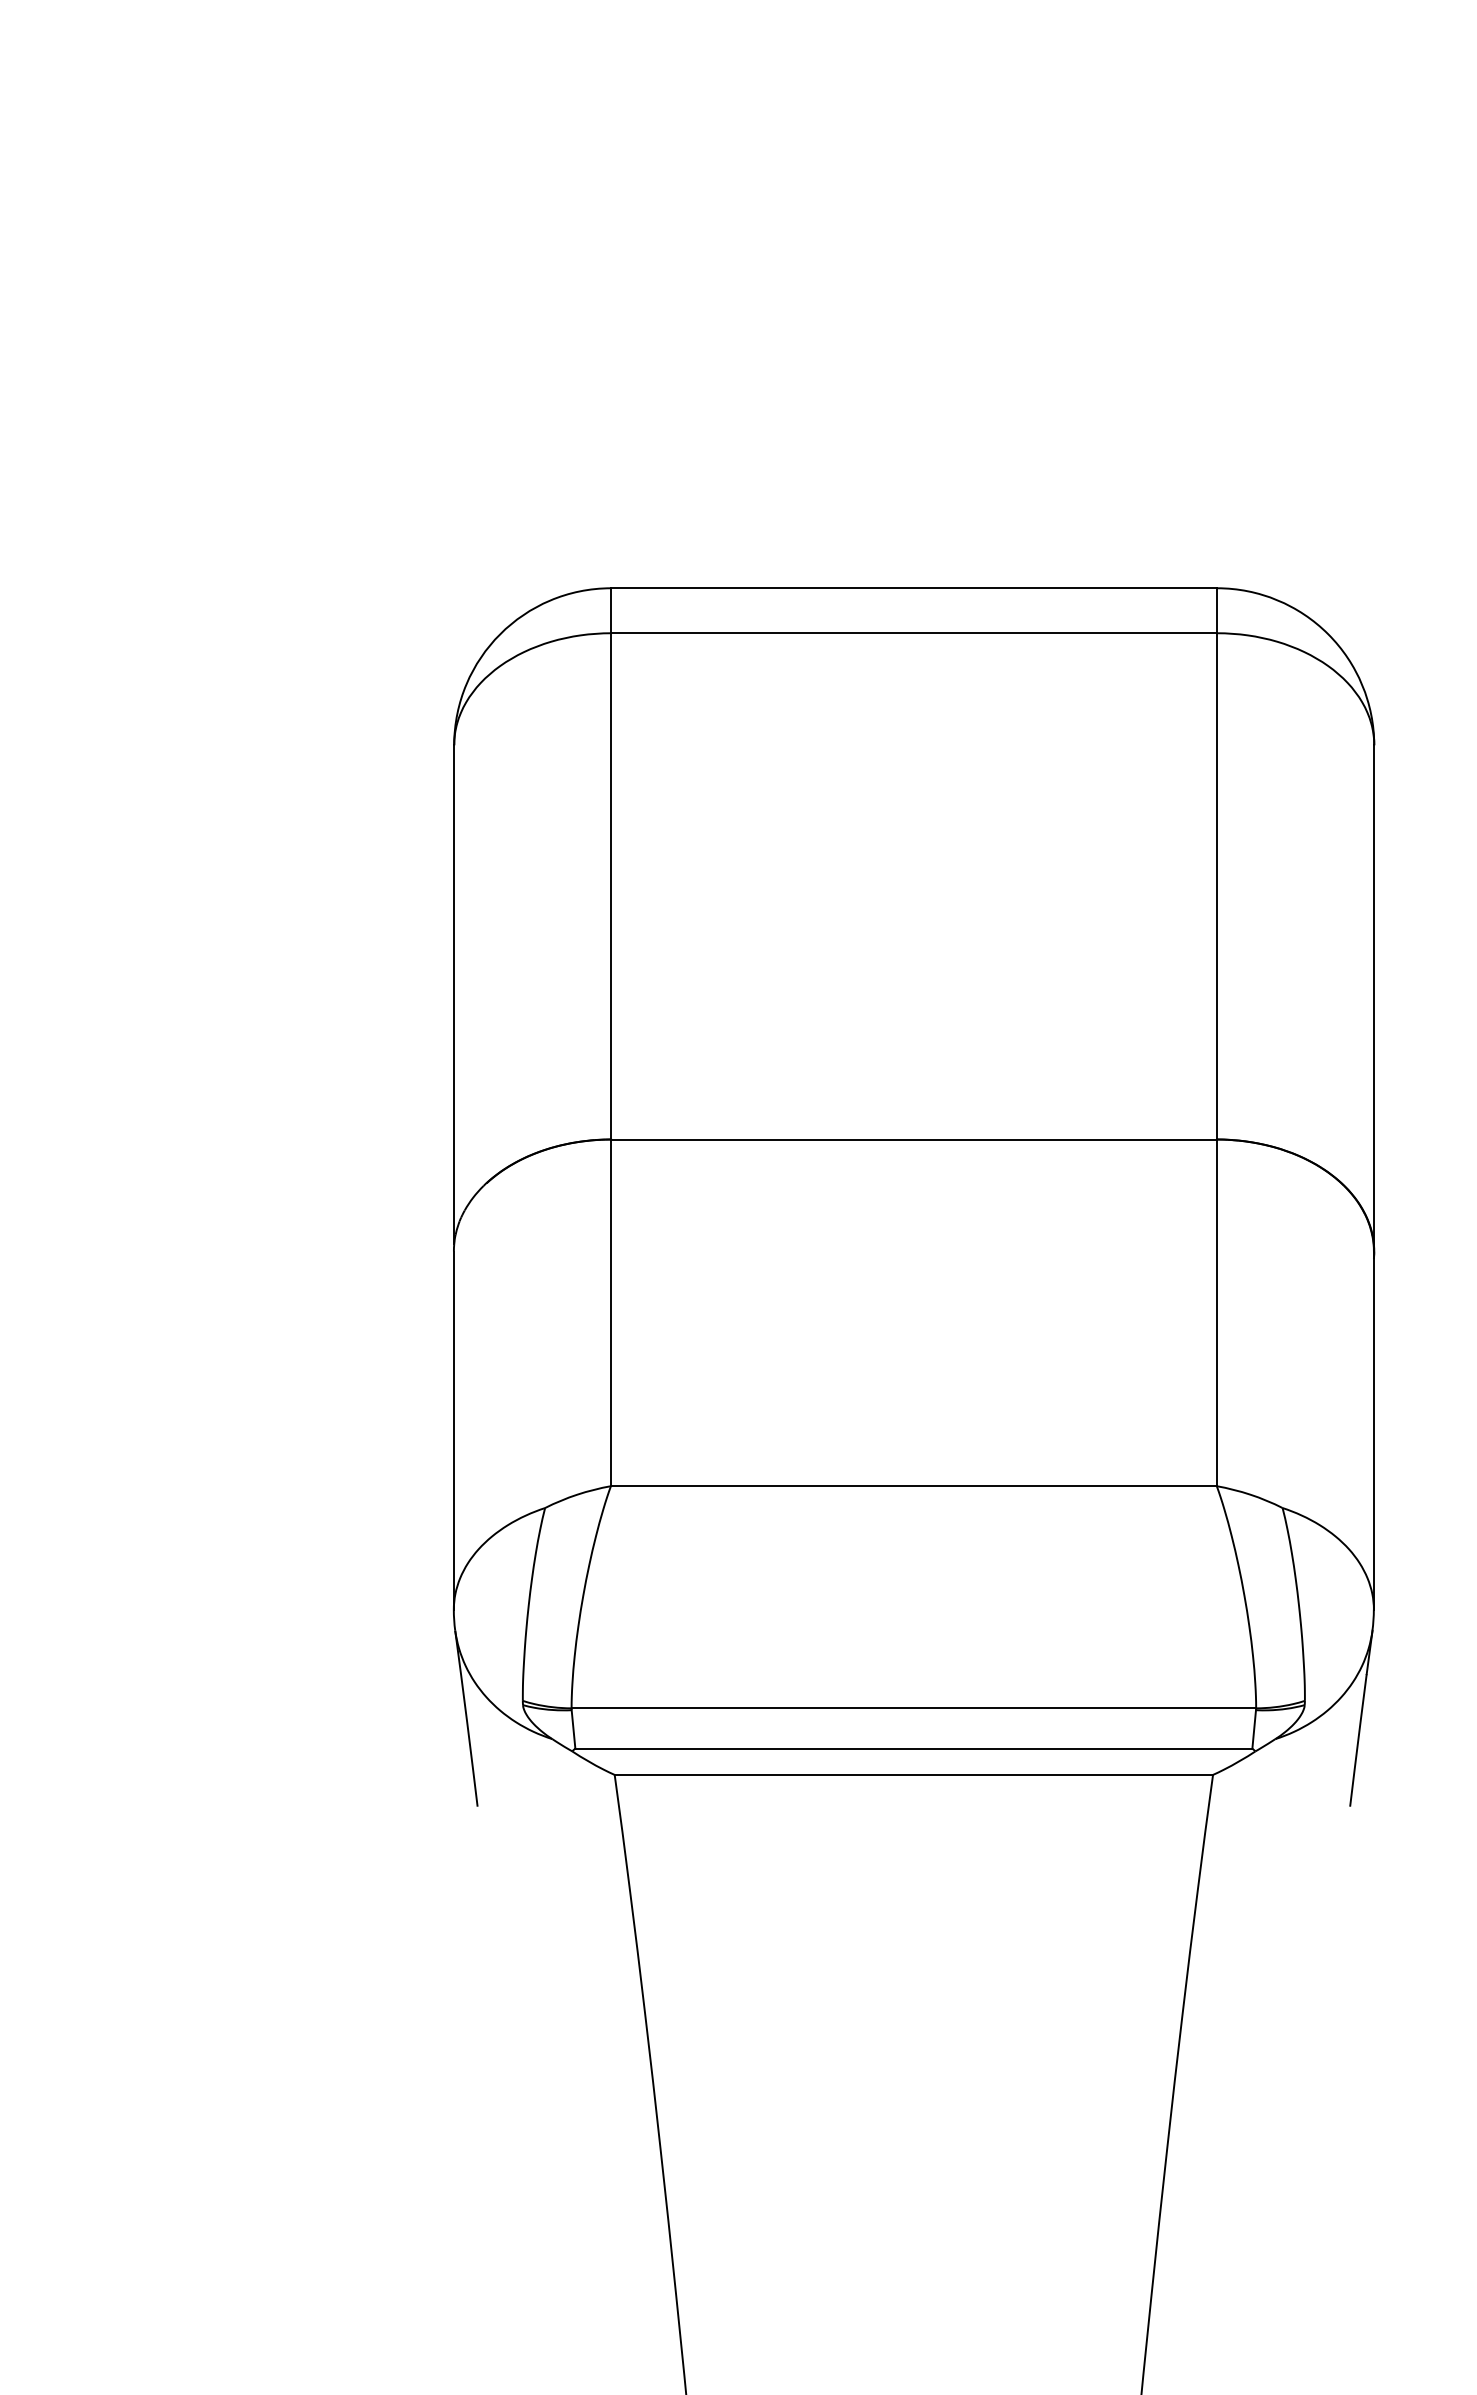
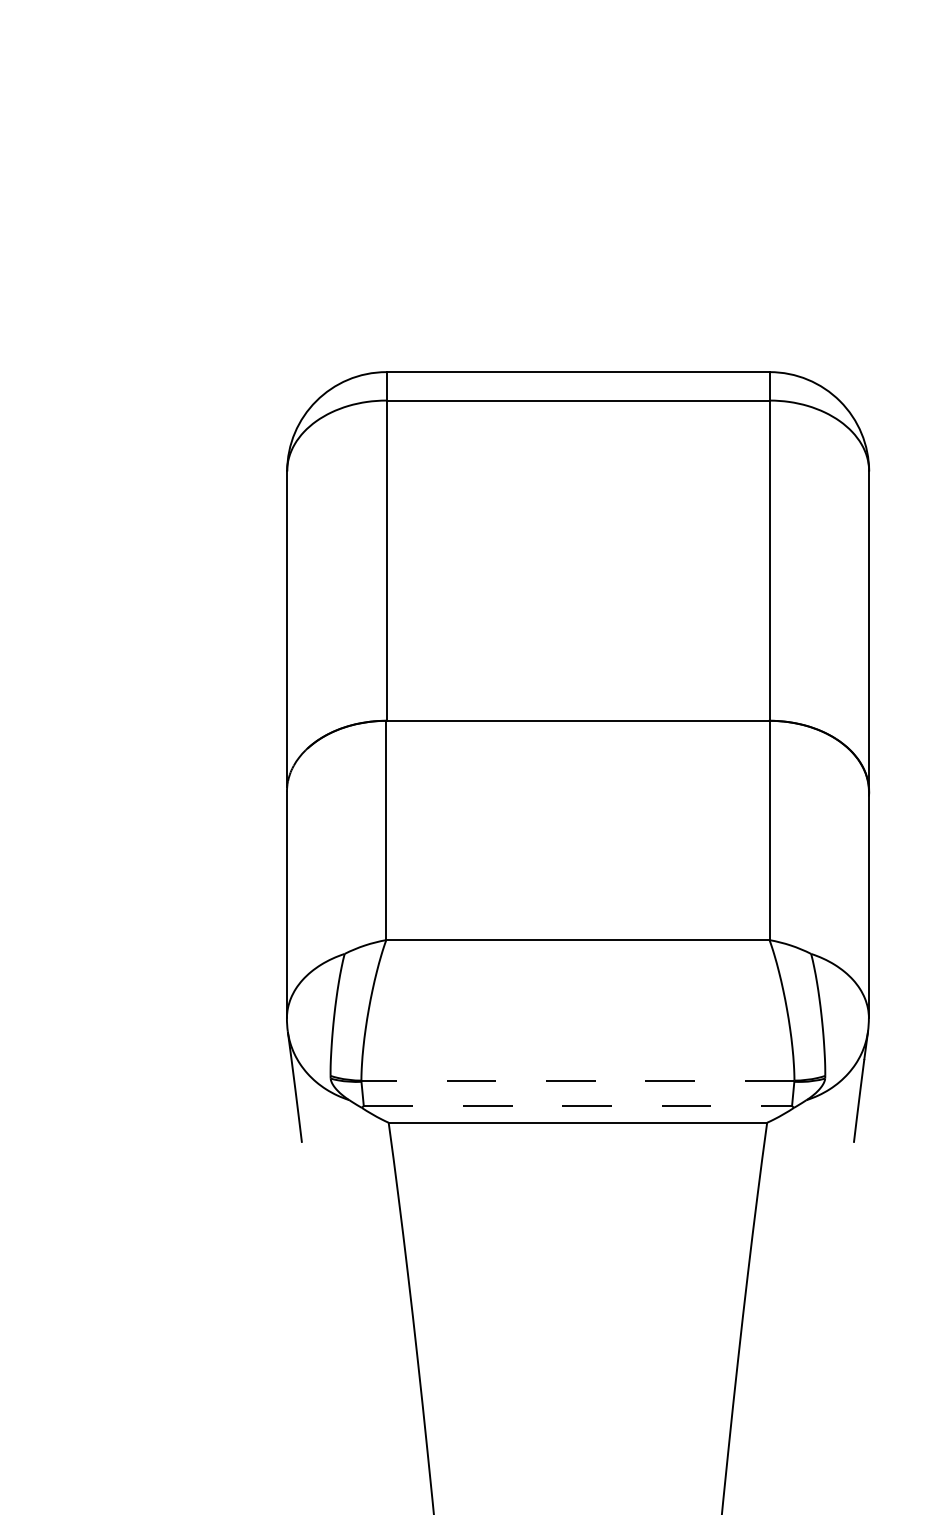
line: (913, 1708) -> (577, 1080), solid -> dashed
line: (914, 1749) -> (578, 1106), solid -> dashed

